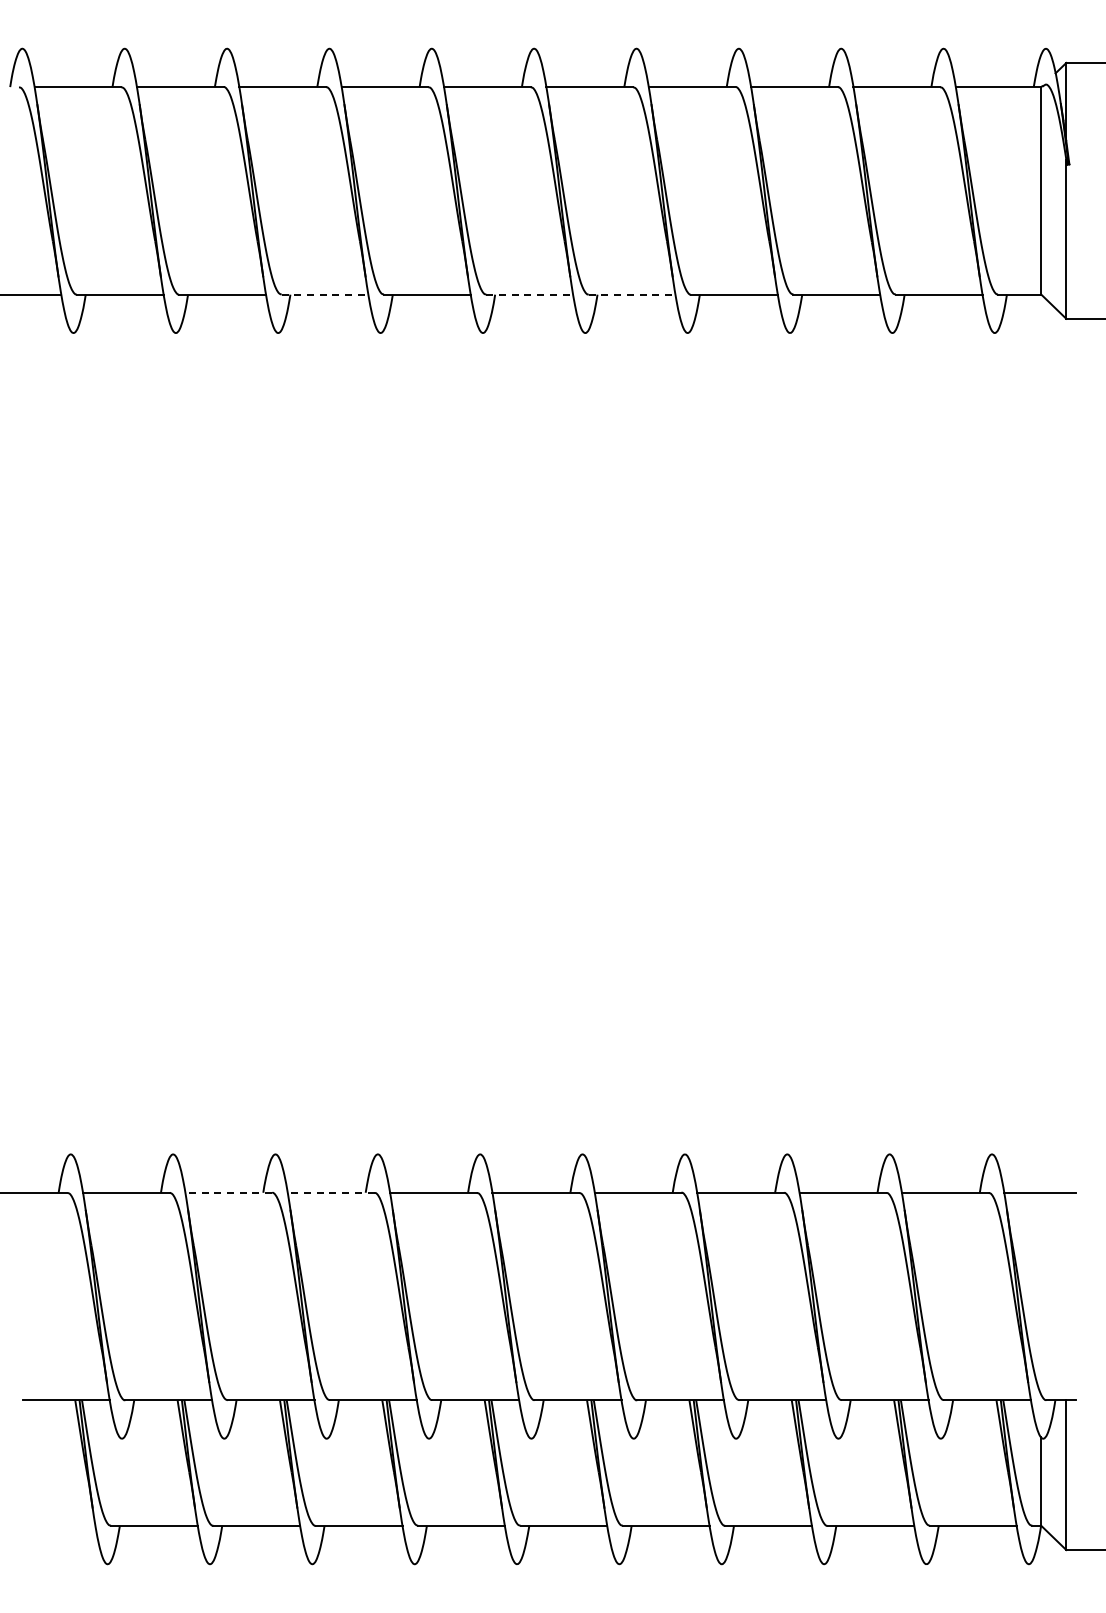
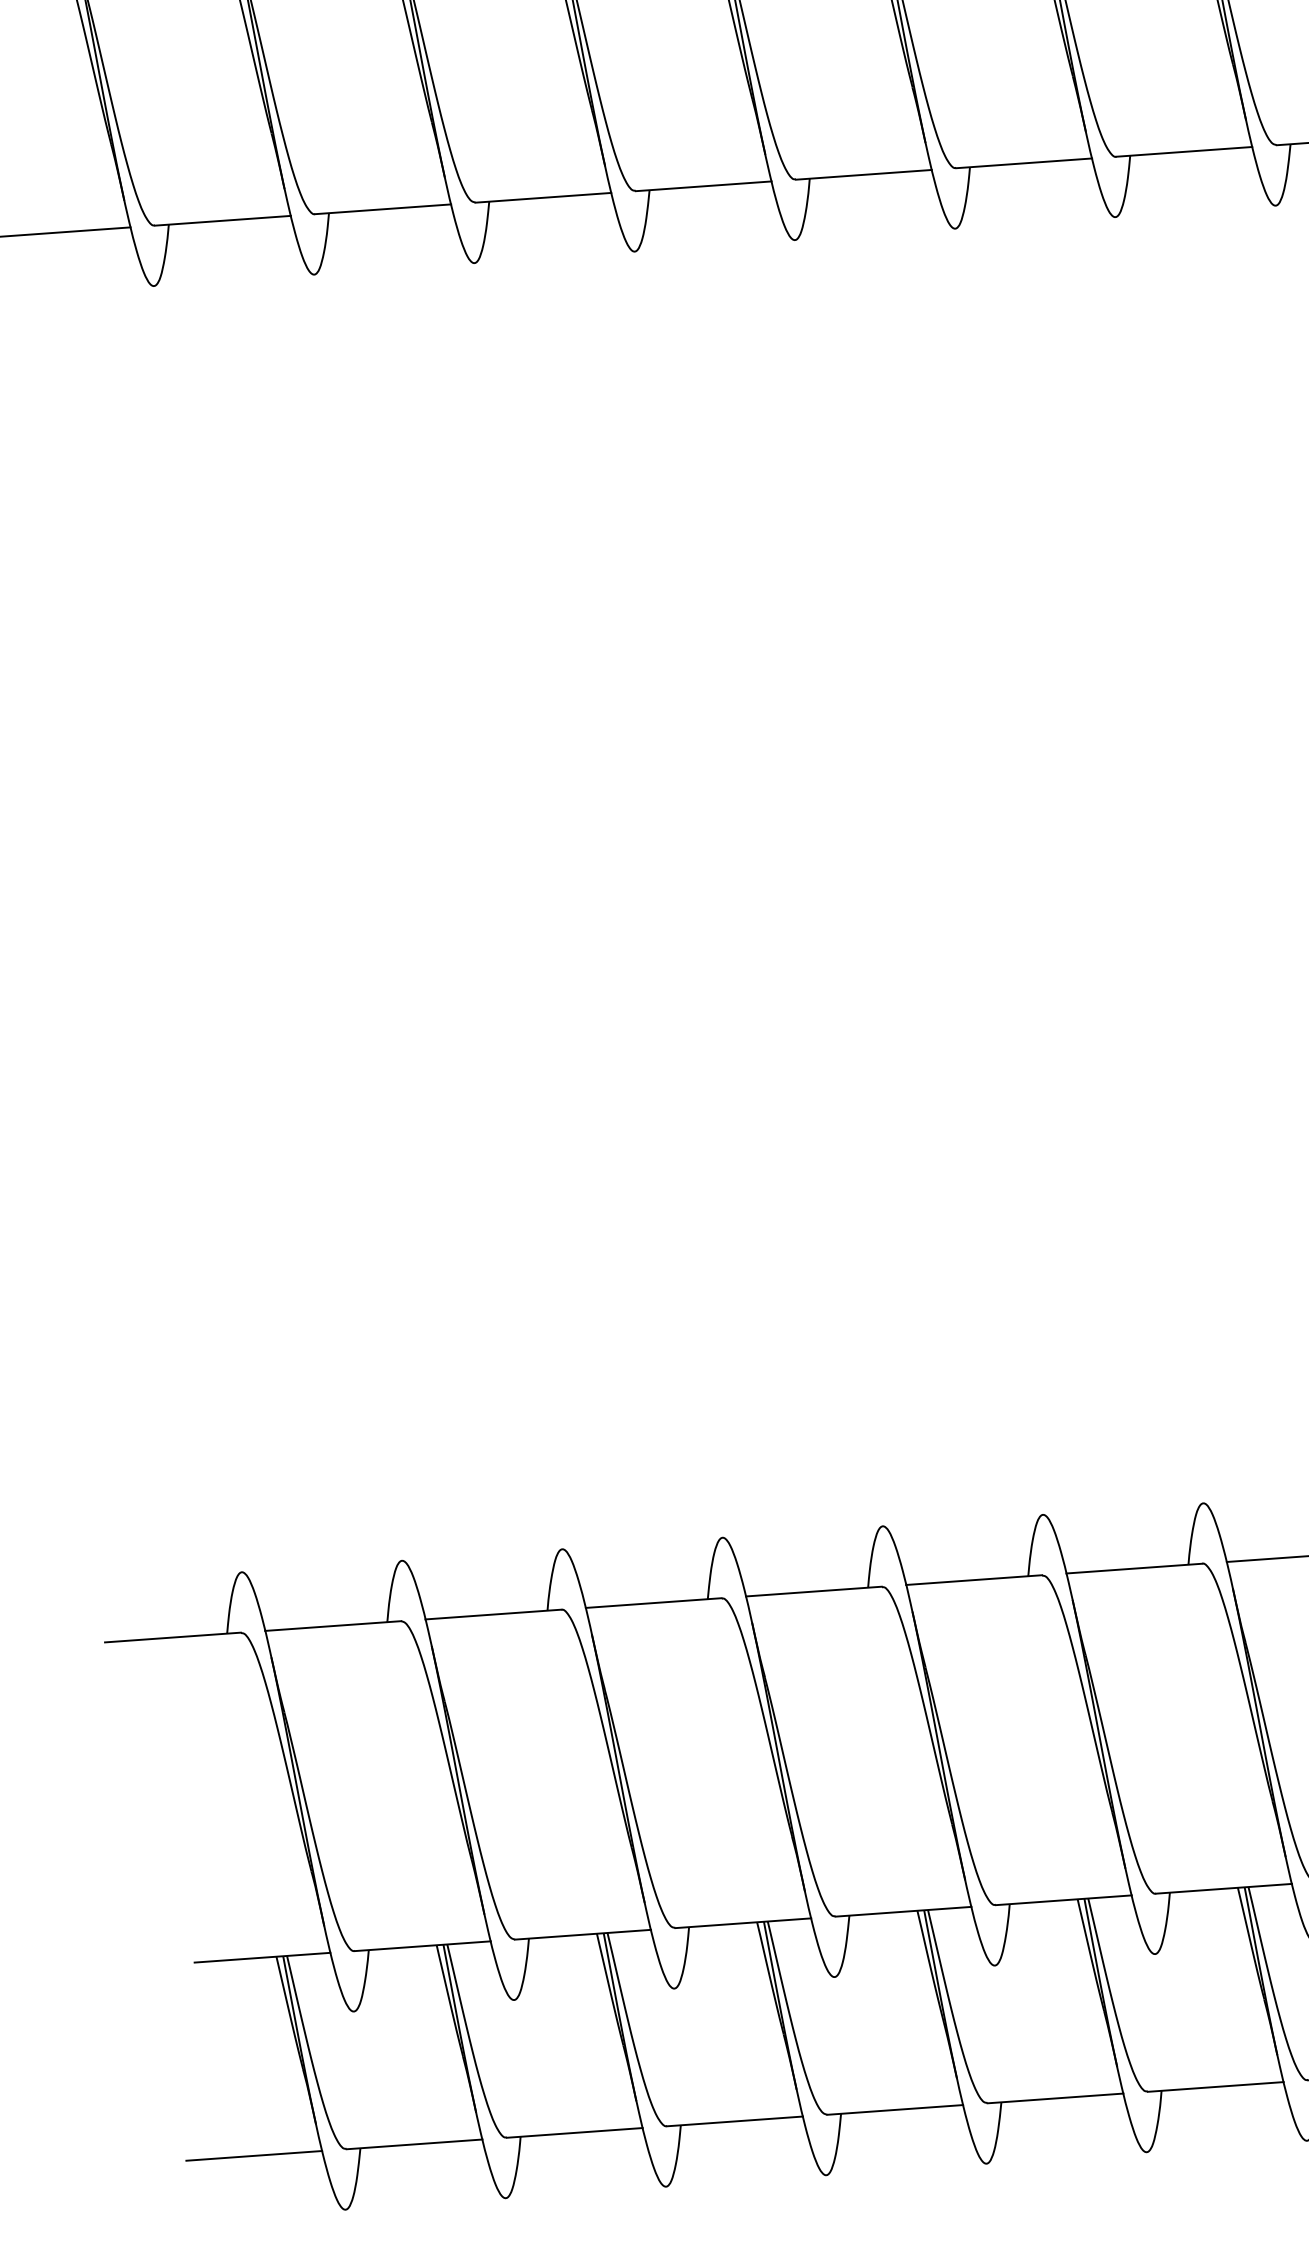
line: (325, 294) -> (544, 197), dashed -> solid
line: (530, 294) -> (865, 174), dashed -> solid
line: (632, 294) -> (1024, 163), dashed -> solid
line: (228, 1192) -> (493, 1614), dashed -> solid
line: (330, 1192) -> (652, 1602), dashed -> solid
line: (51, 1525) -> (253, 2155), added

